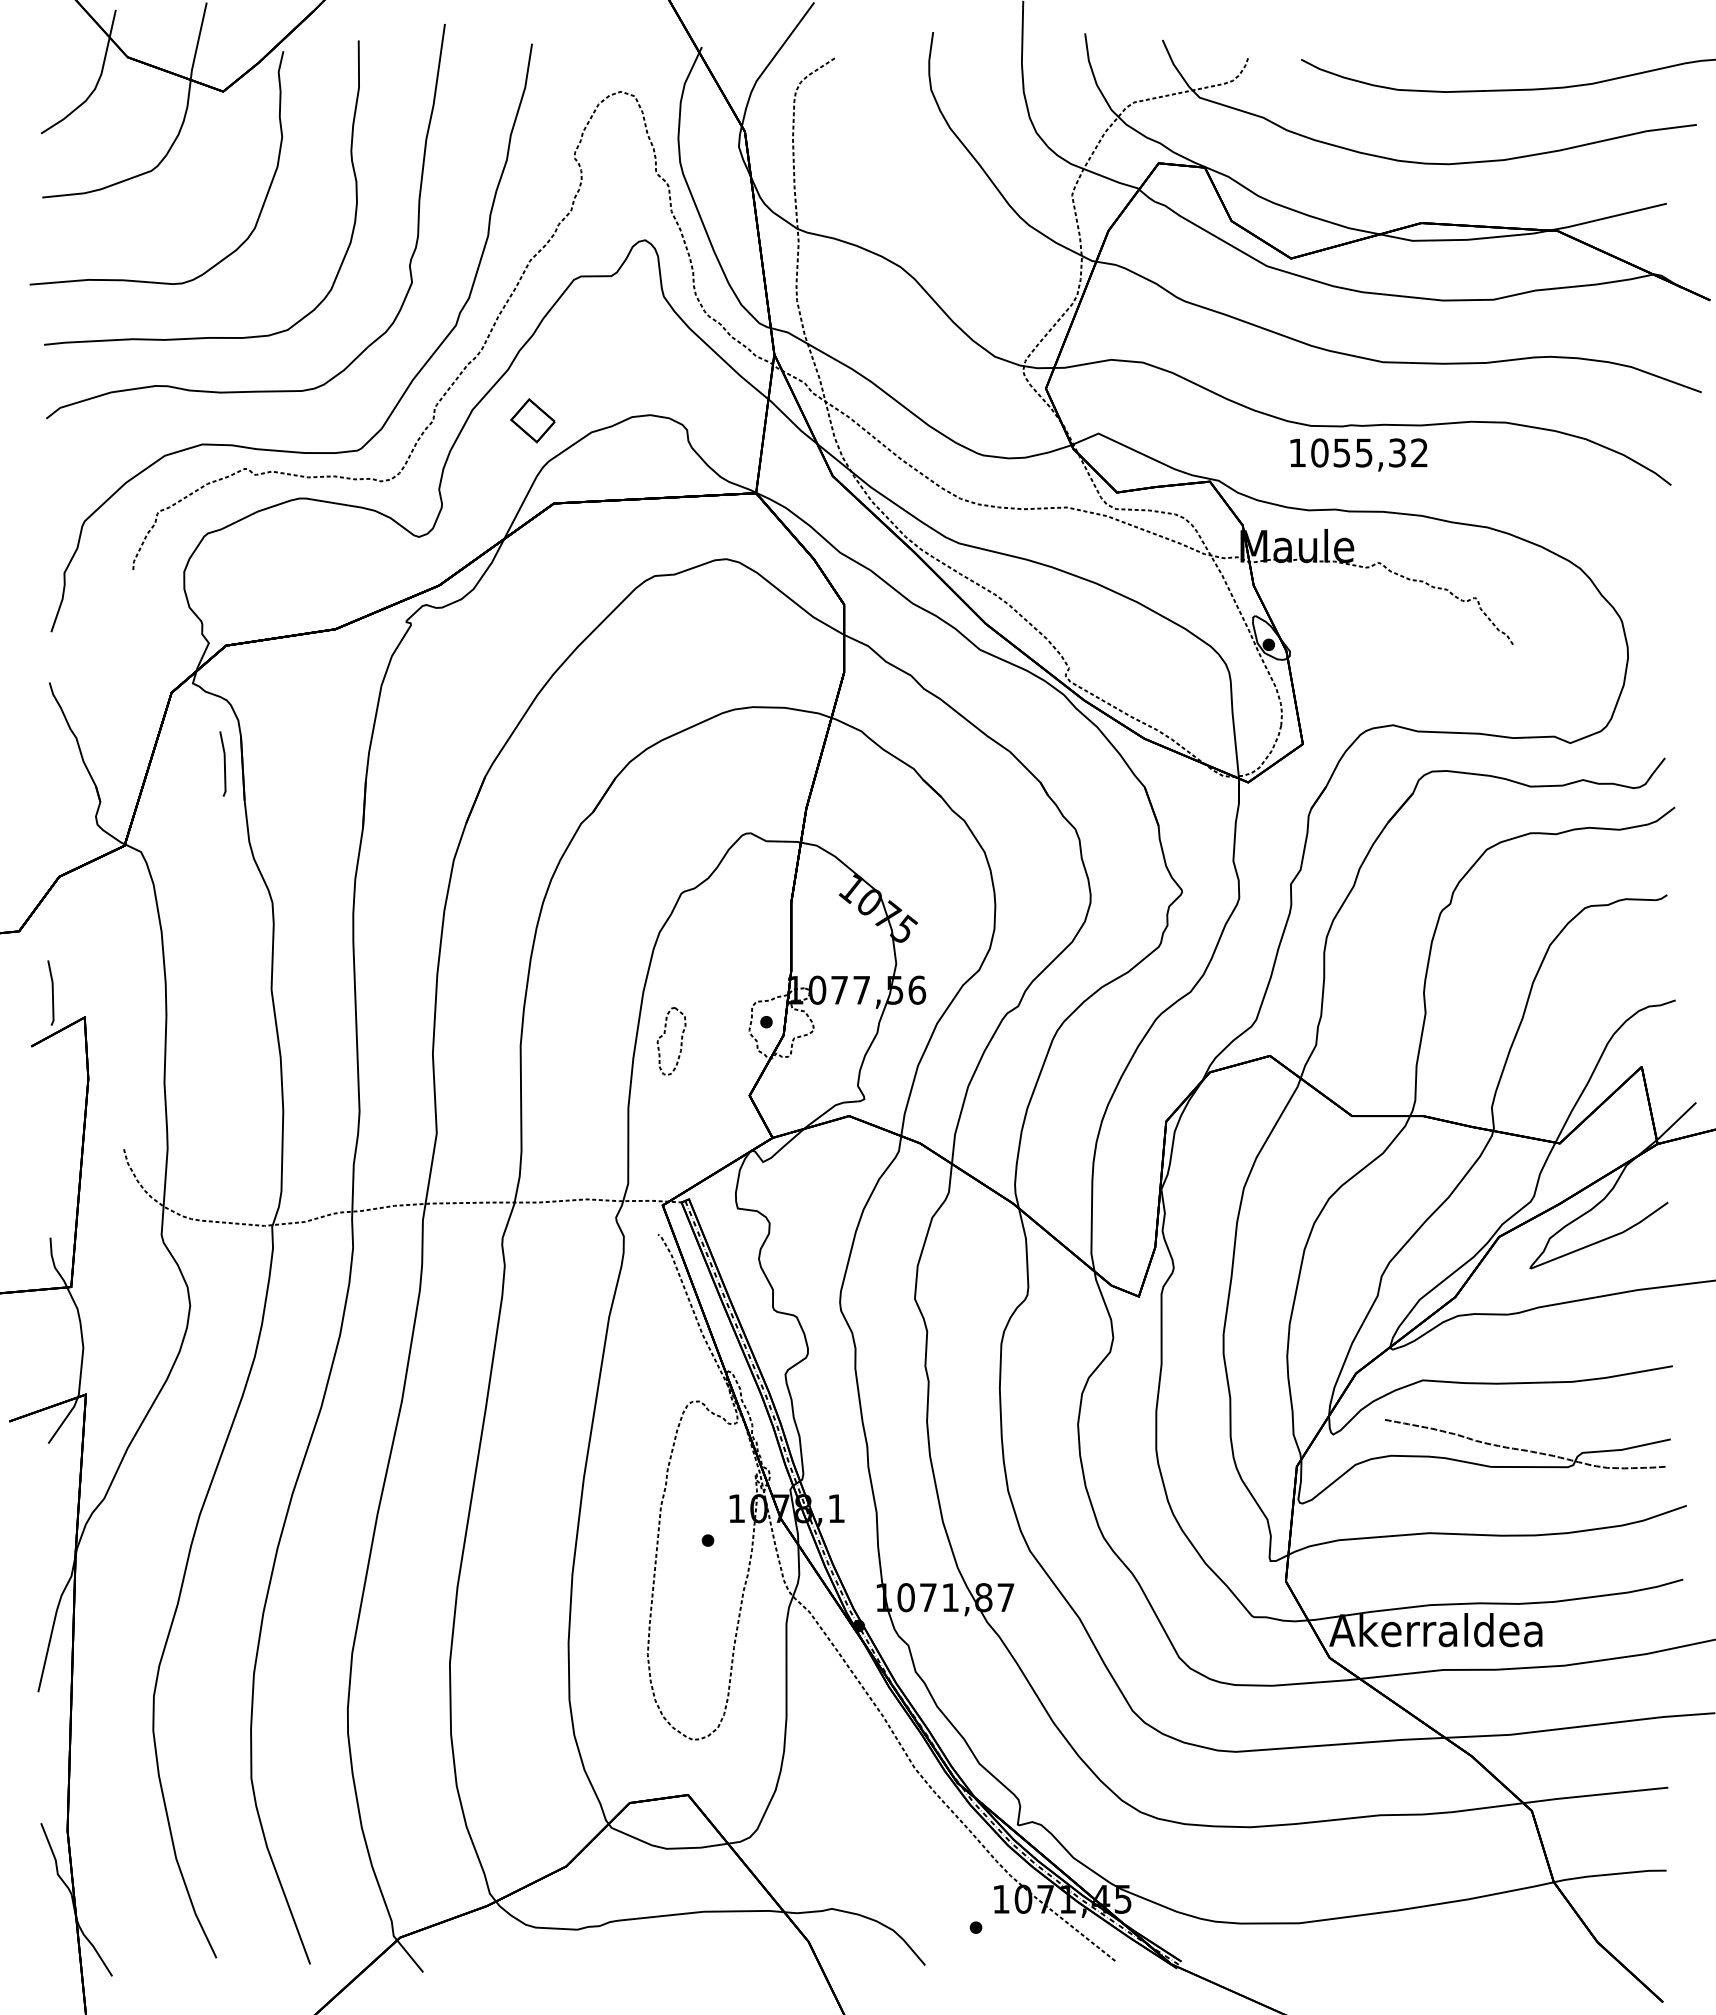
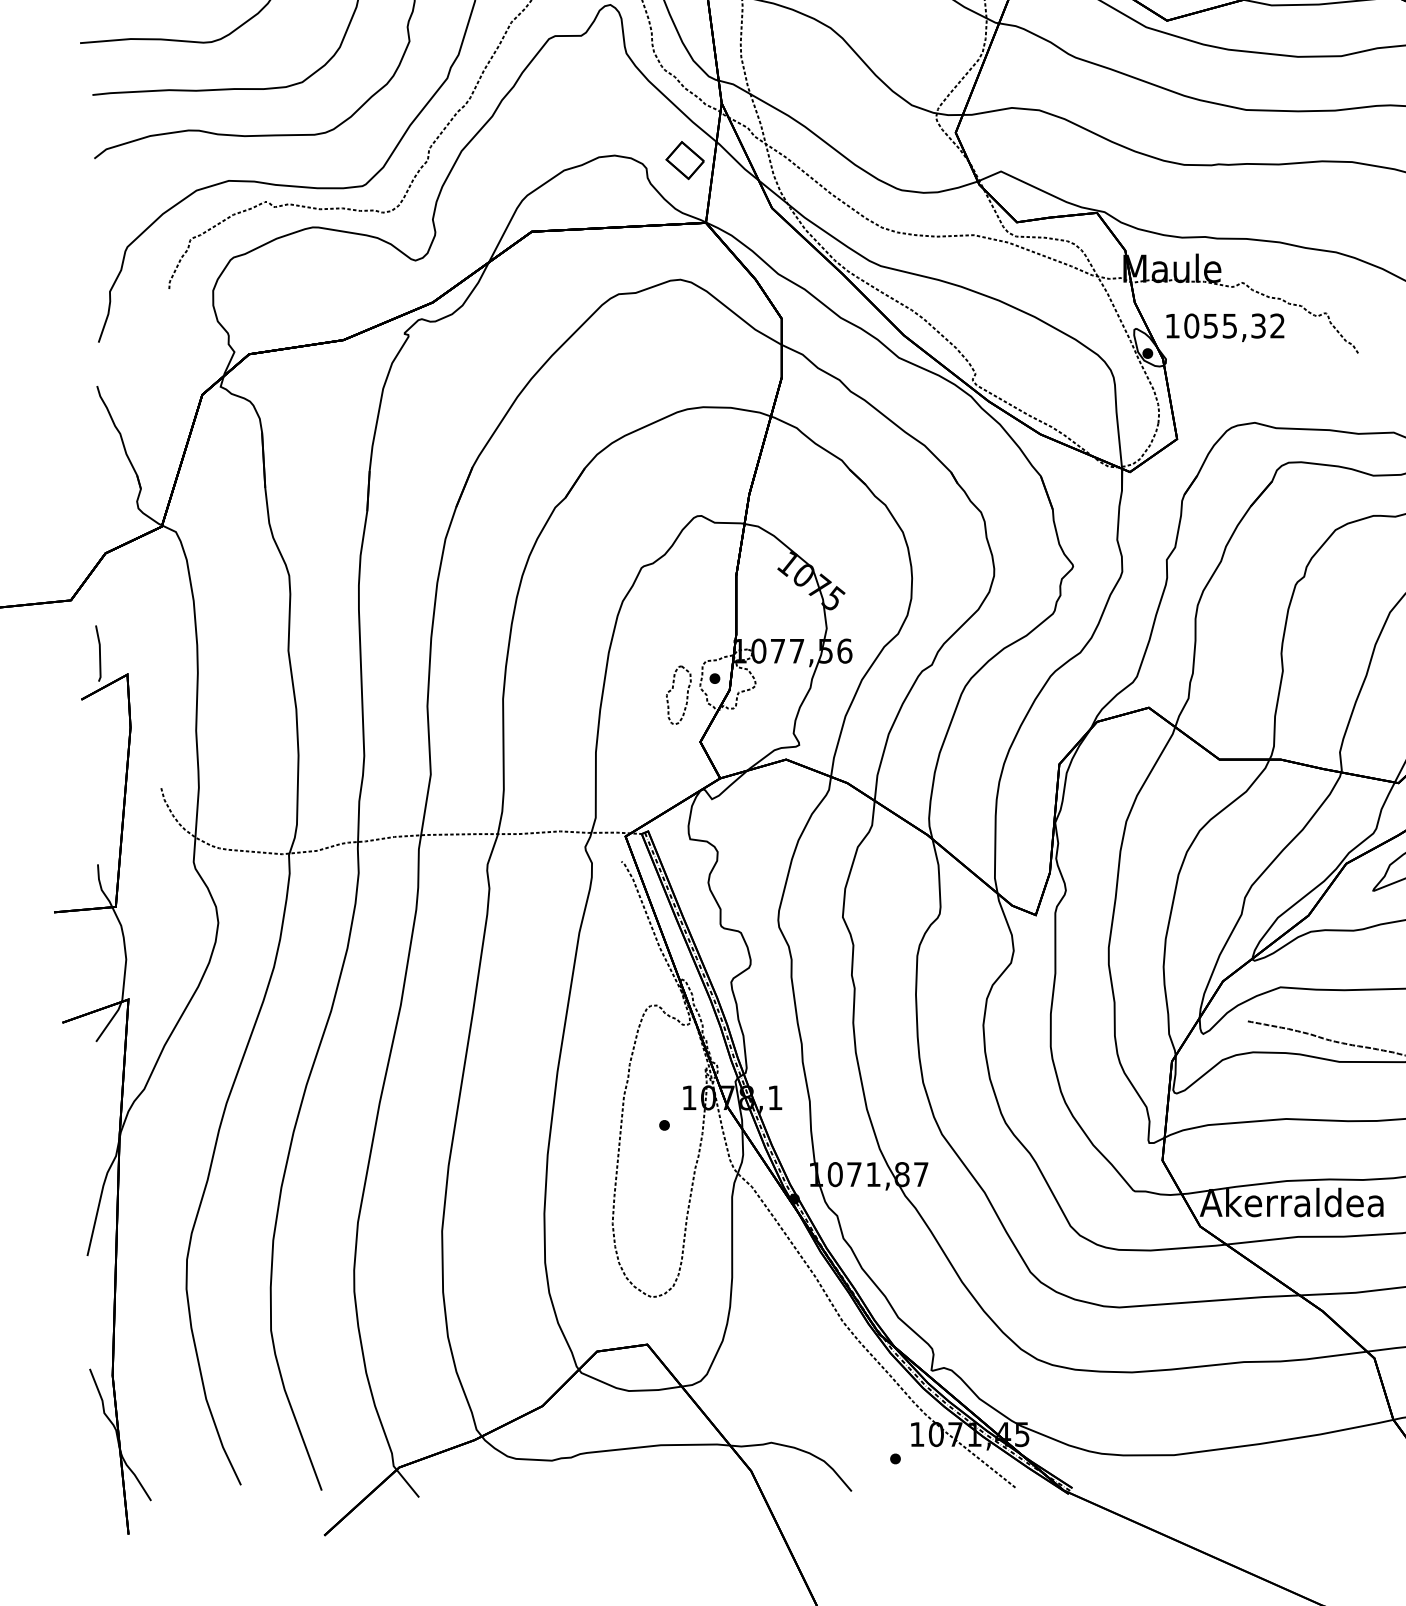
part: (532, 420) -> (684, 160), moved
text: (1358, 454) -> (1225, 327), moved
line: (224, 763) -> (247, 455), removed
part: (680, 1042) -> (686, 696), moved

